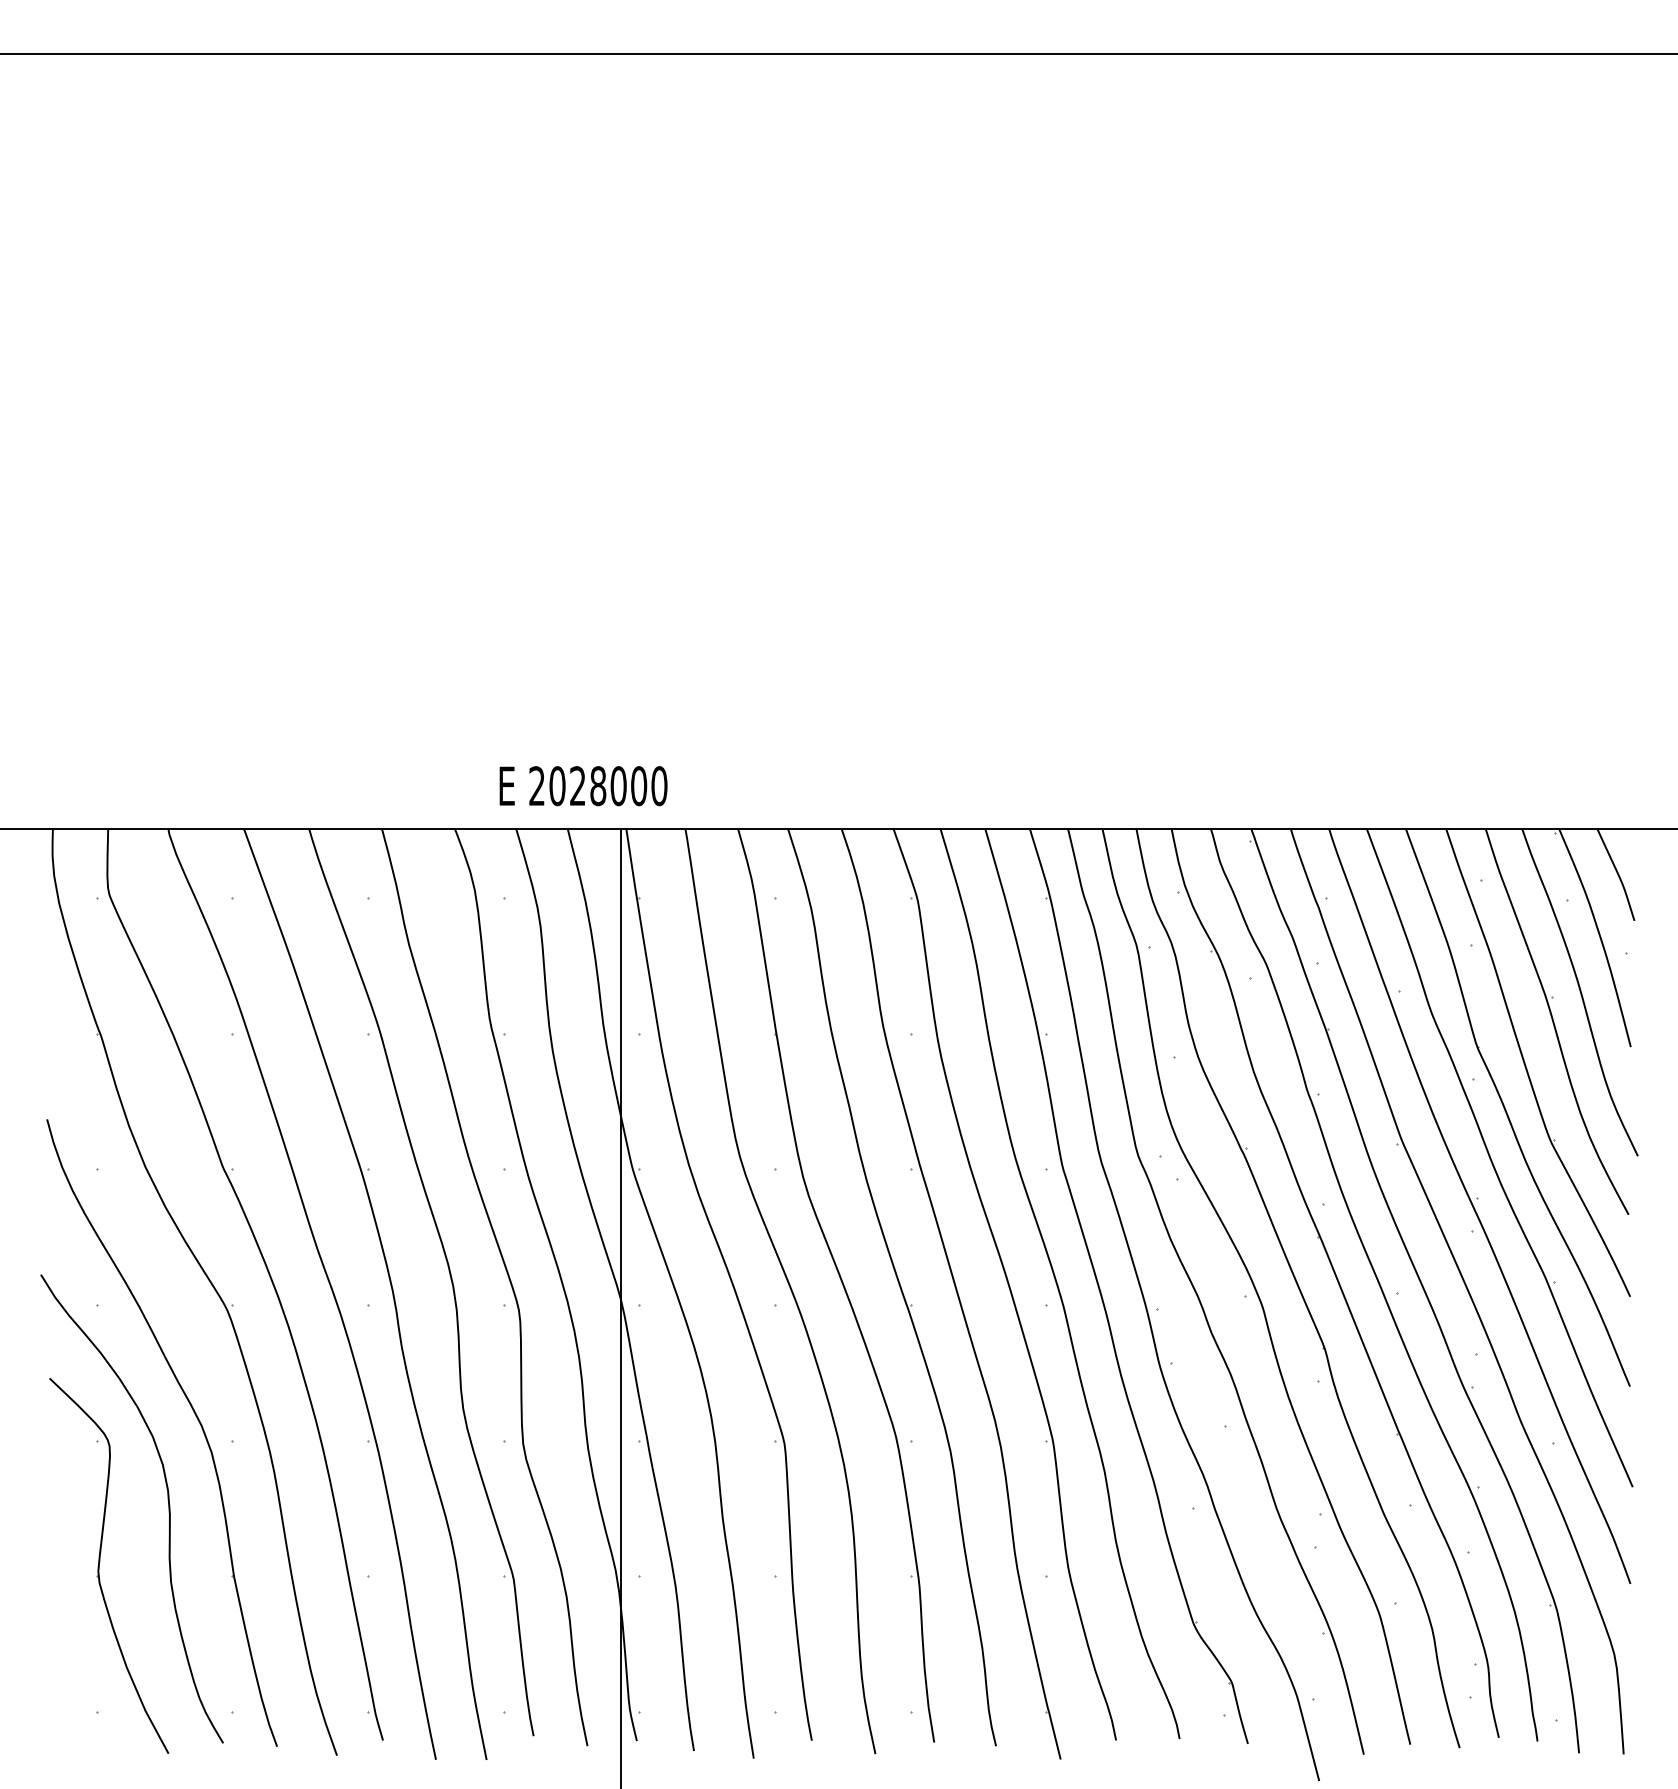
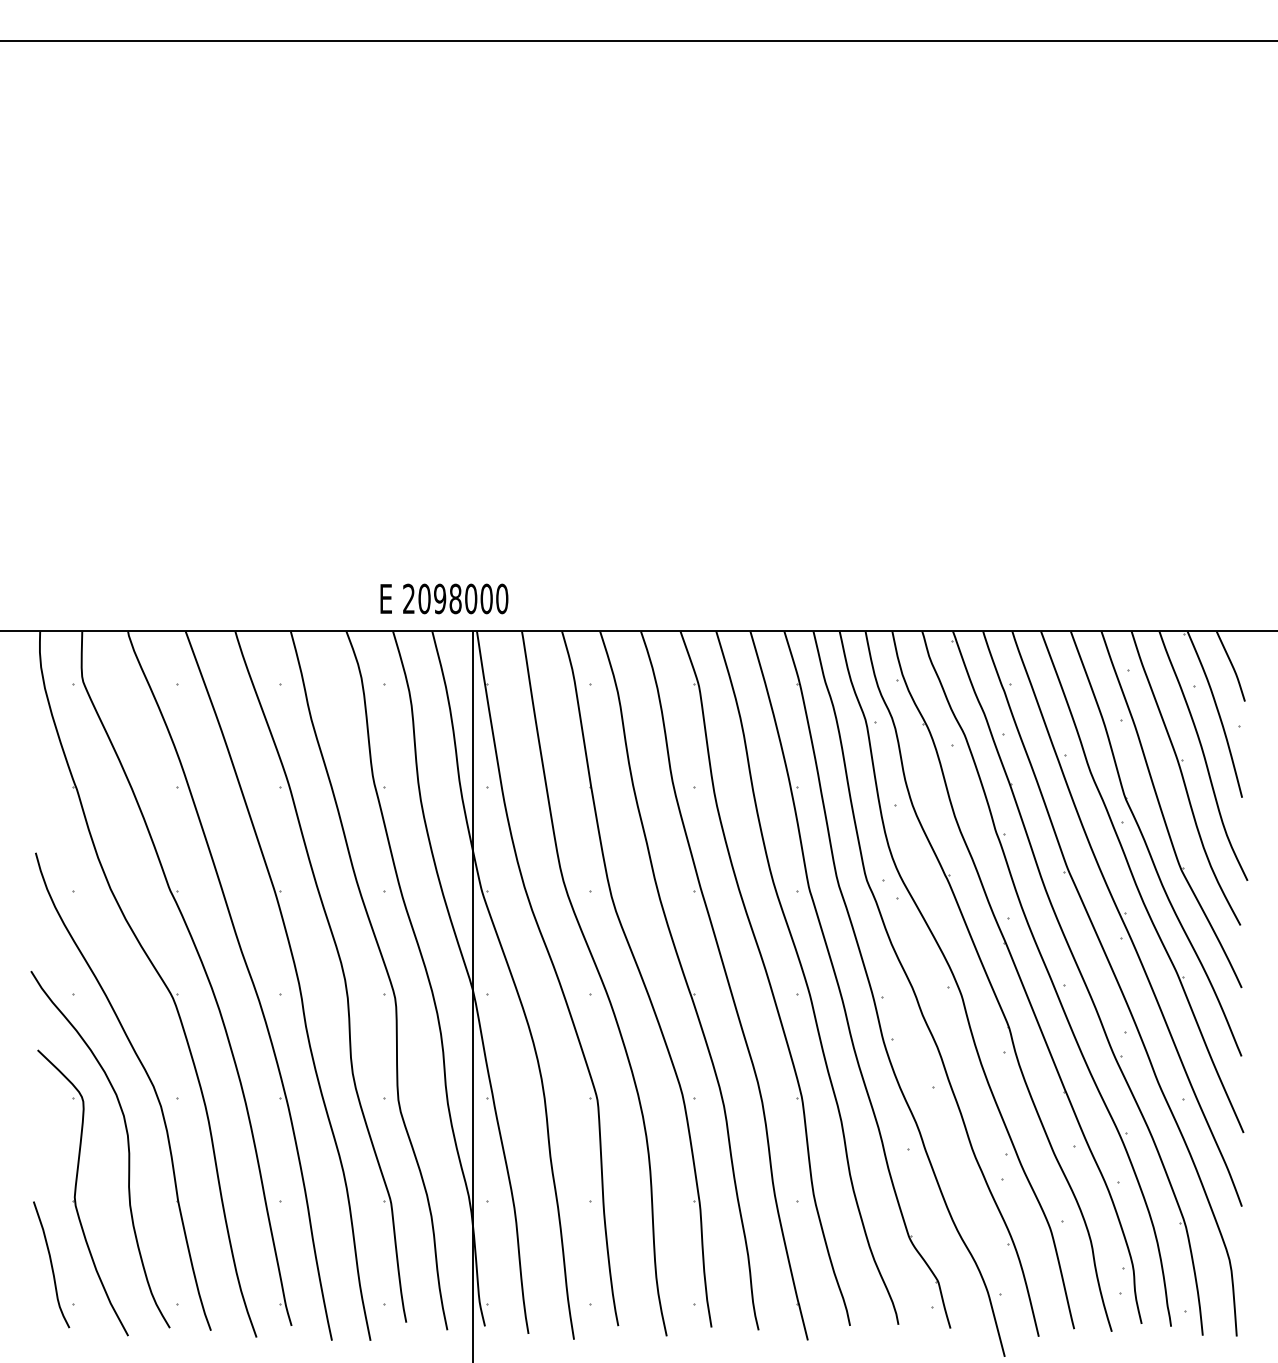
text: (578, 785) -> (440, 598), 2028000 -> 2098000
curve: (67, 1659) -> (51, 1264), added

